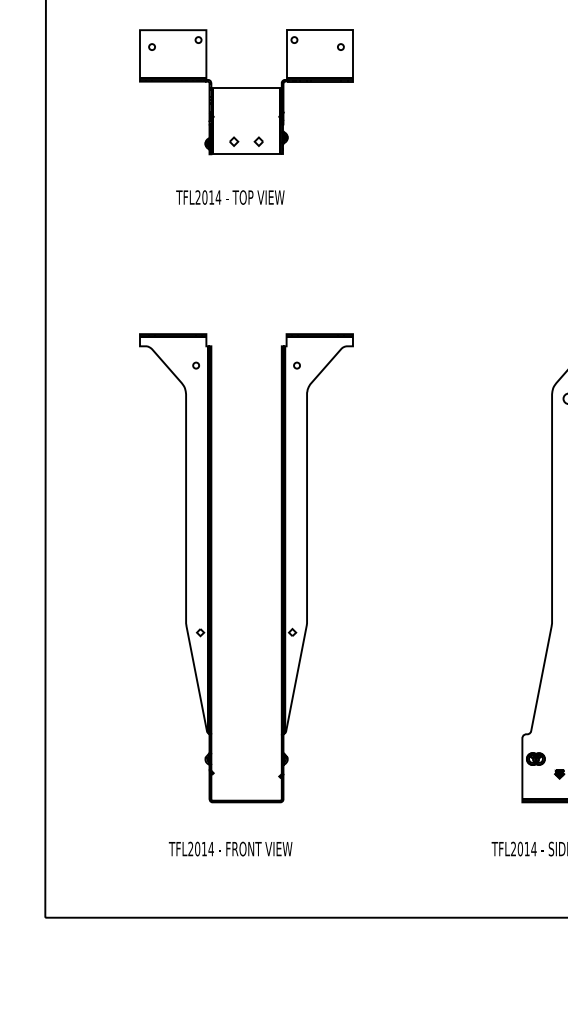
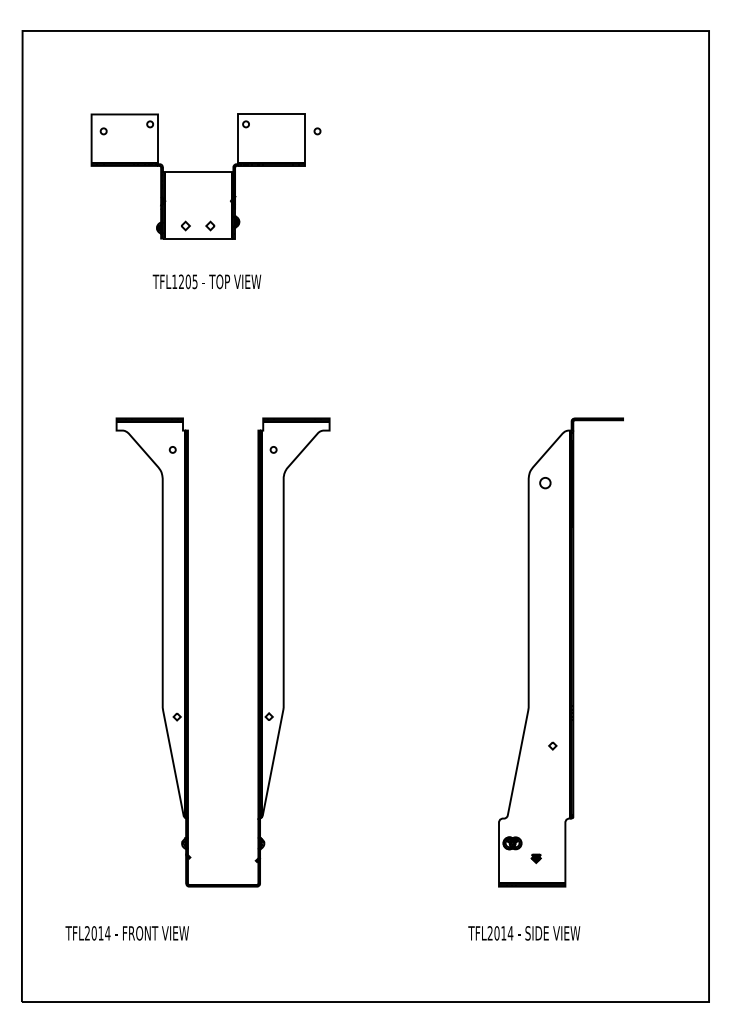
part: (245, 92) -> (197, 176), moved
text: (207, 197) -> (184, 281), TFL2014 -> TFL1205
text: (229, 849) -> (126, 933), moved

